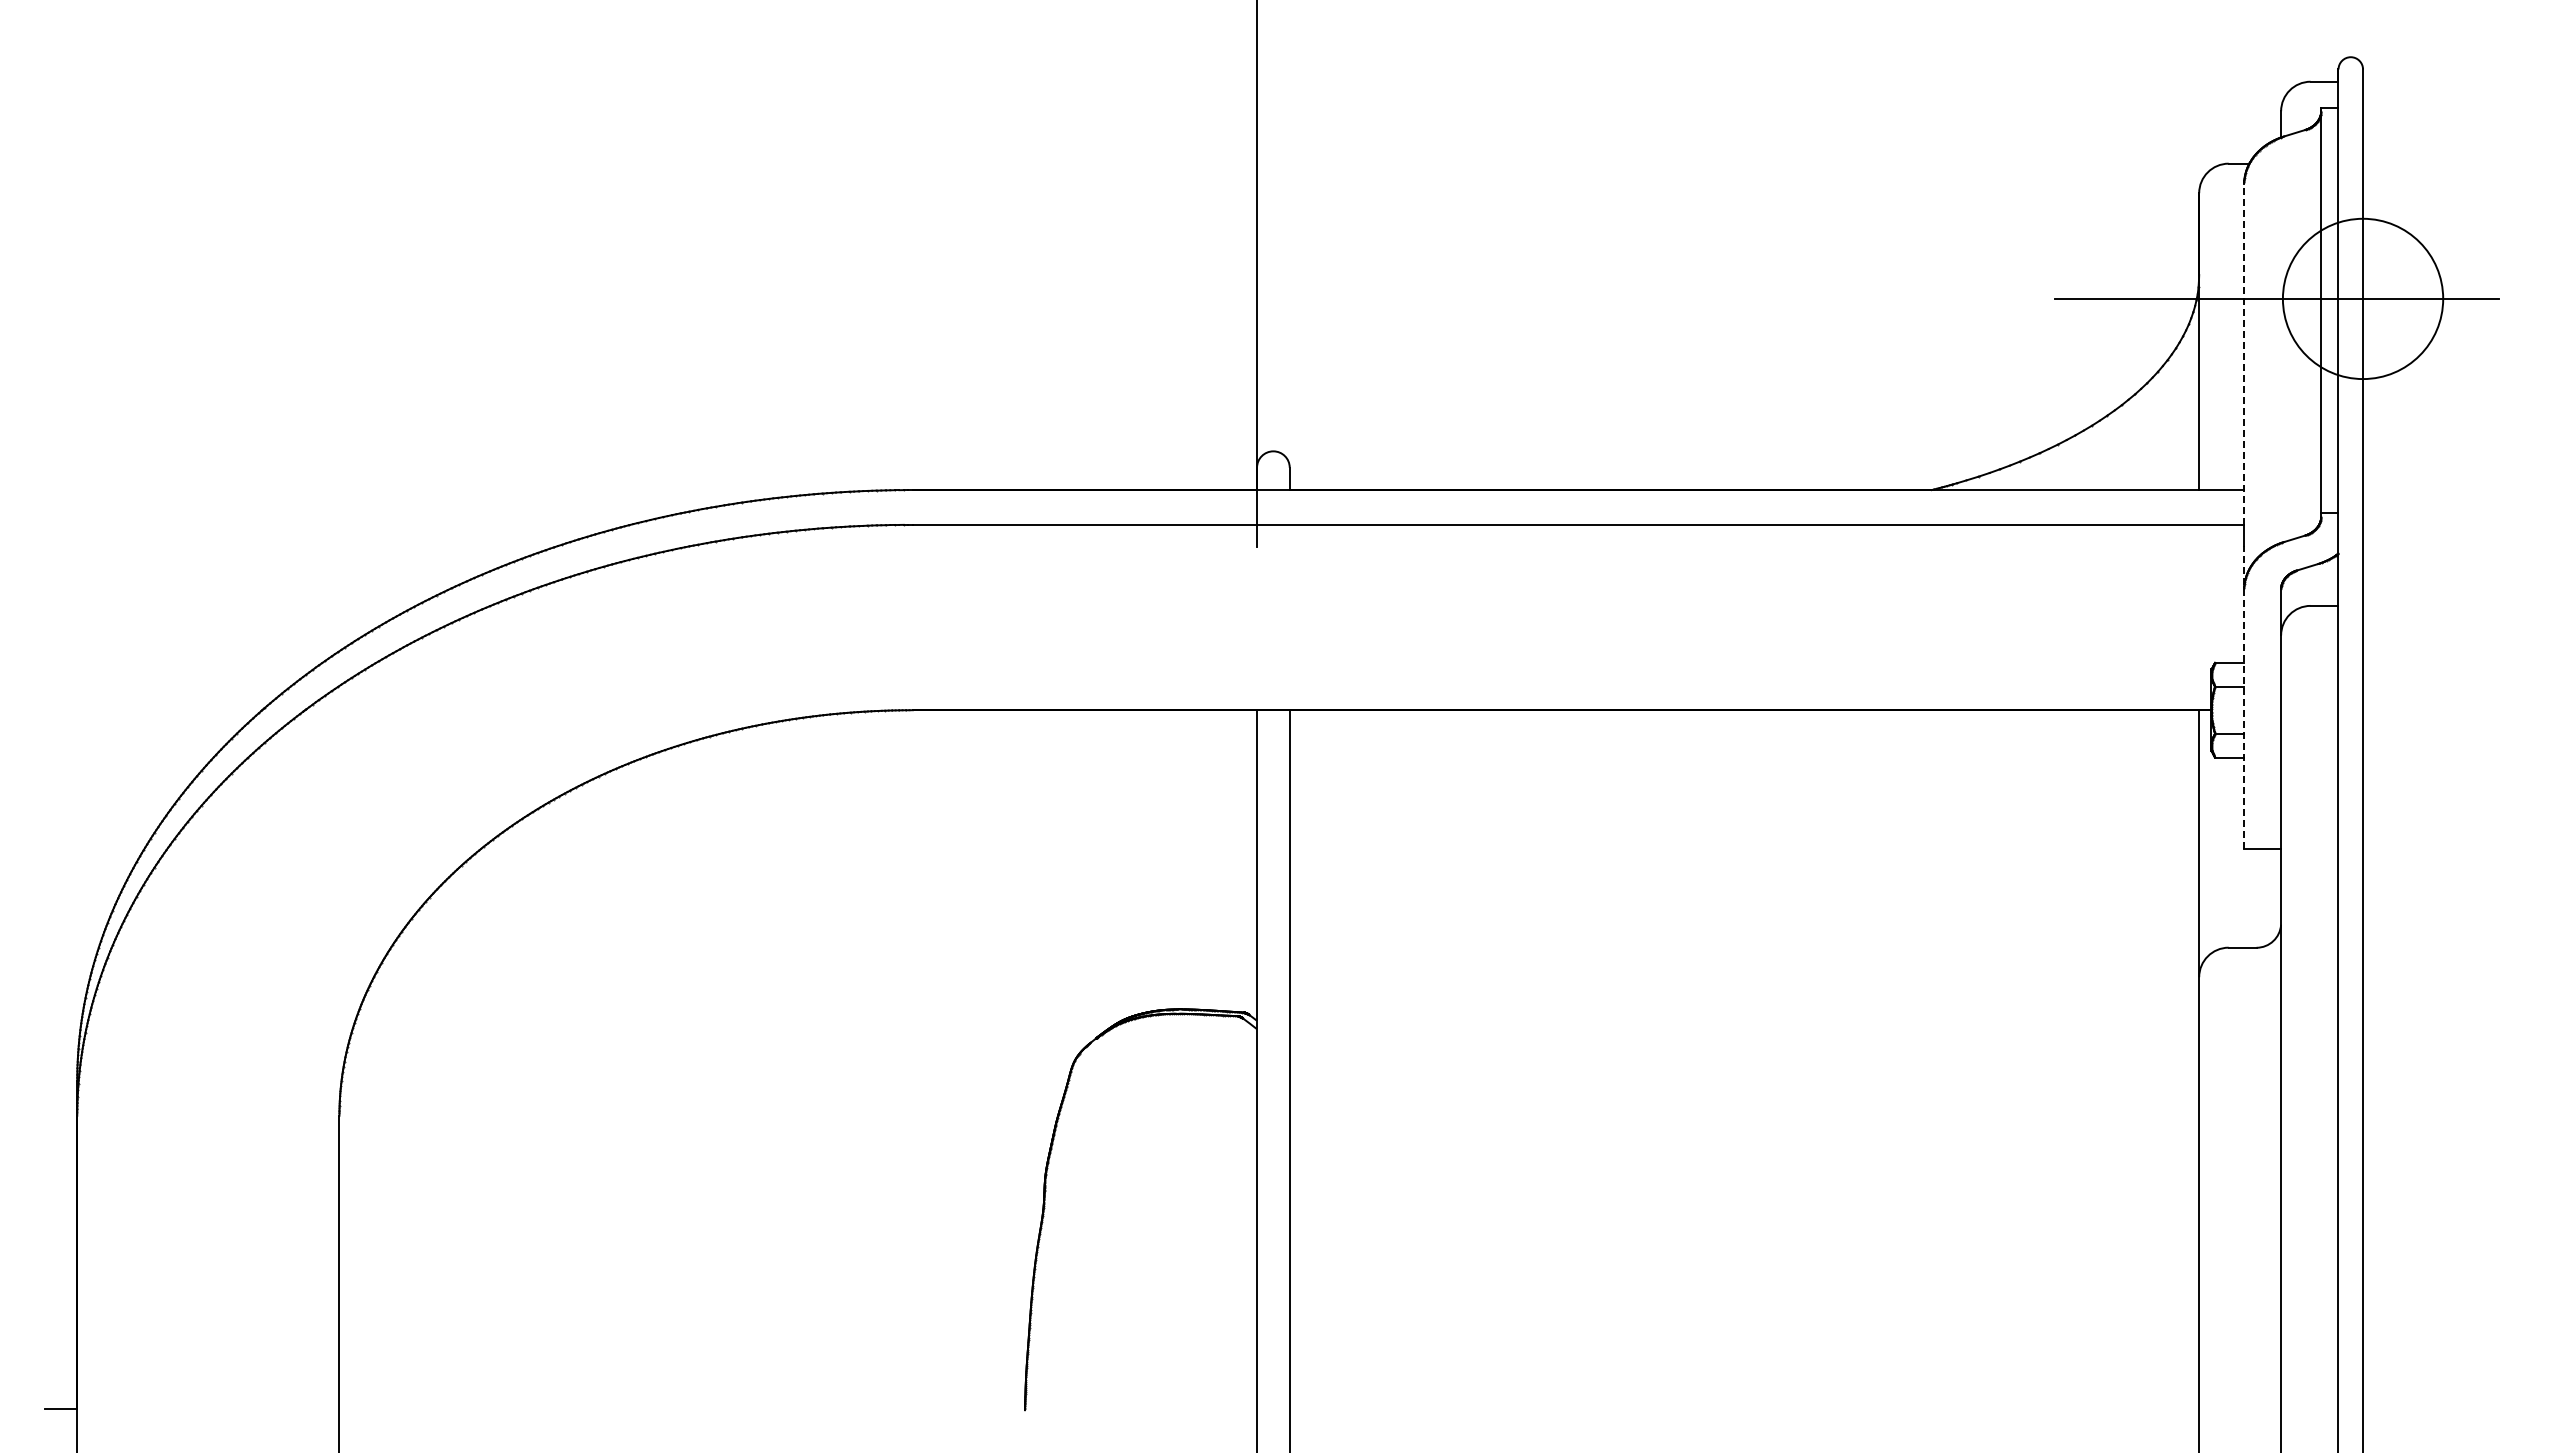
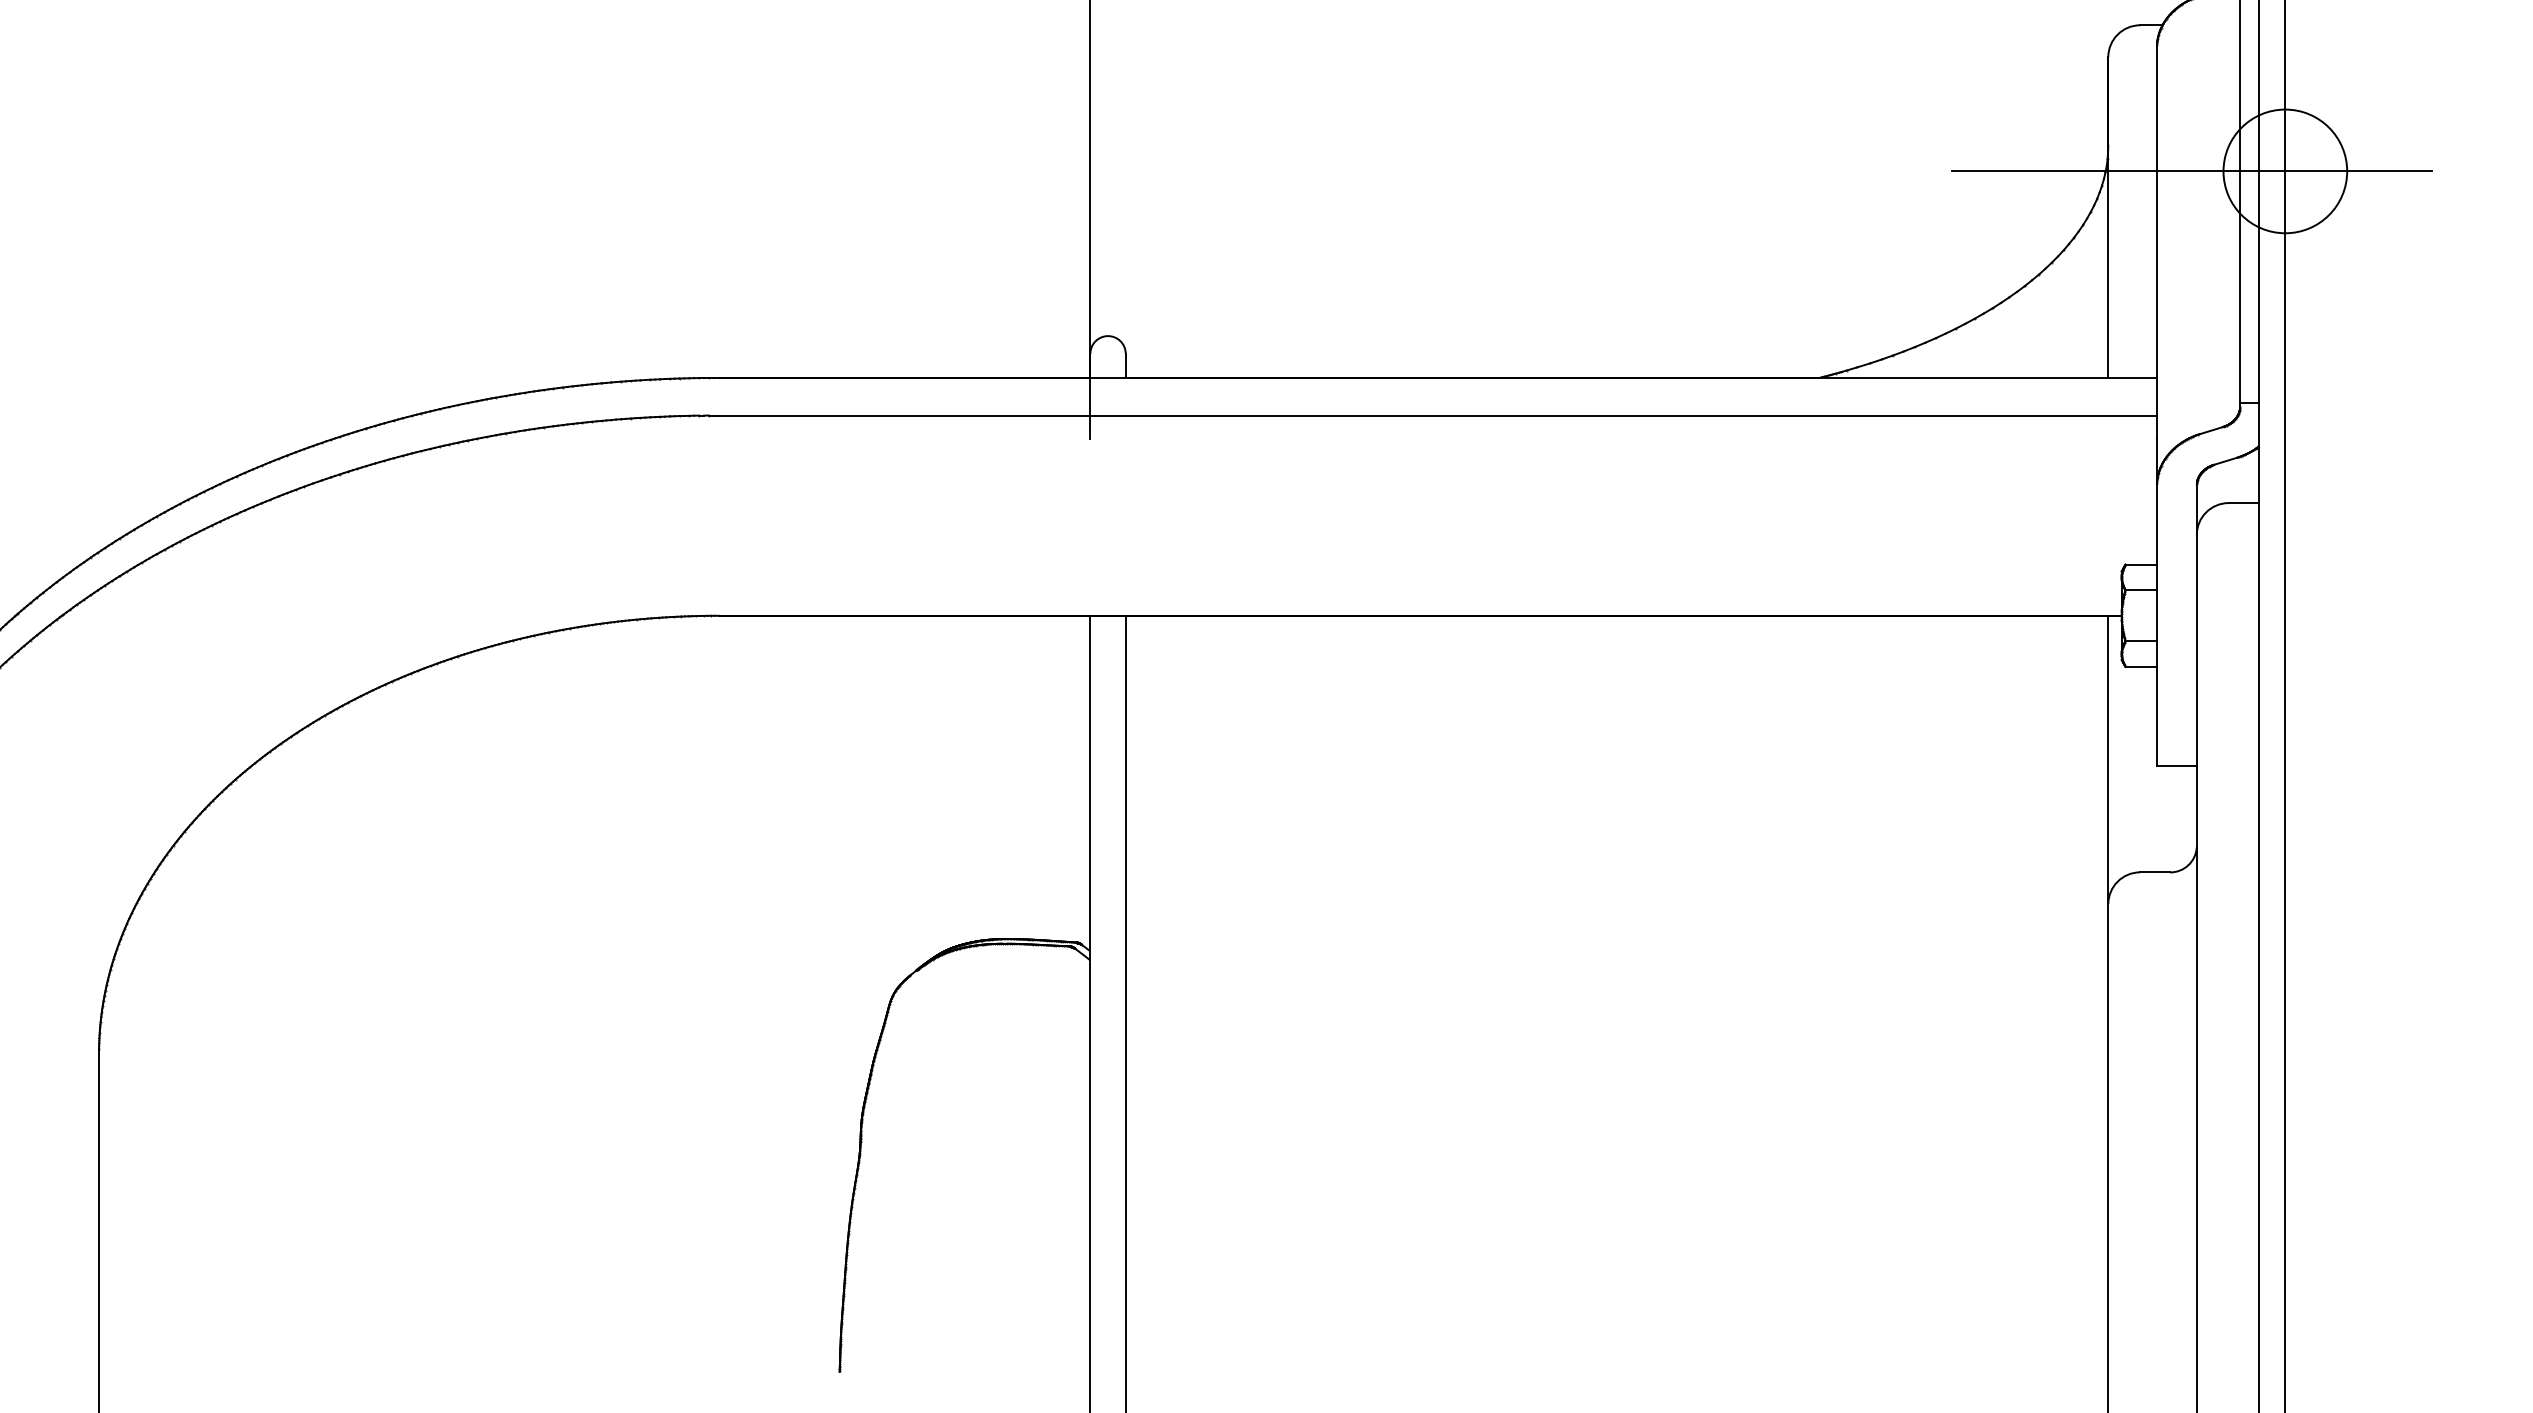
circle: (2362, 298) -> (2284, 170), size x0.71
line: (2244, 353) -> (2157, 230), dashed -> solid
line: (2244, 697) -> (2157, 602), dashed -> solid

